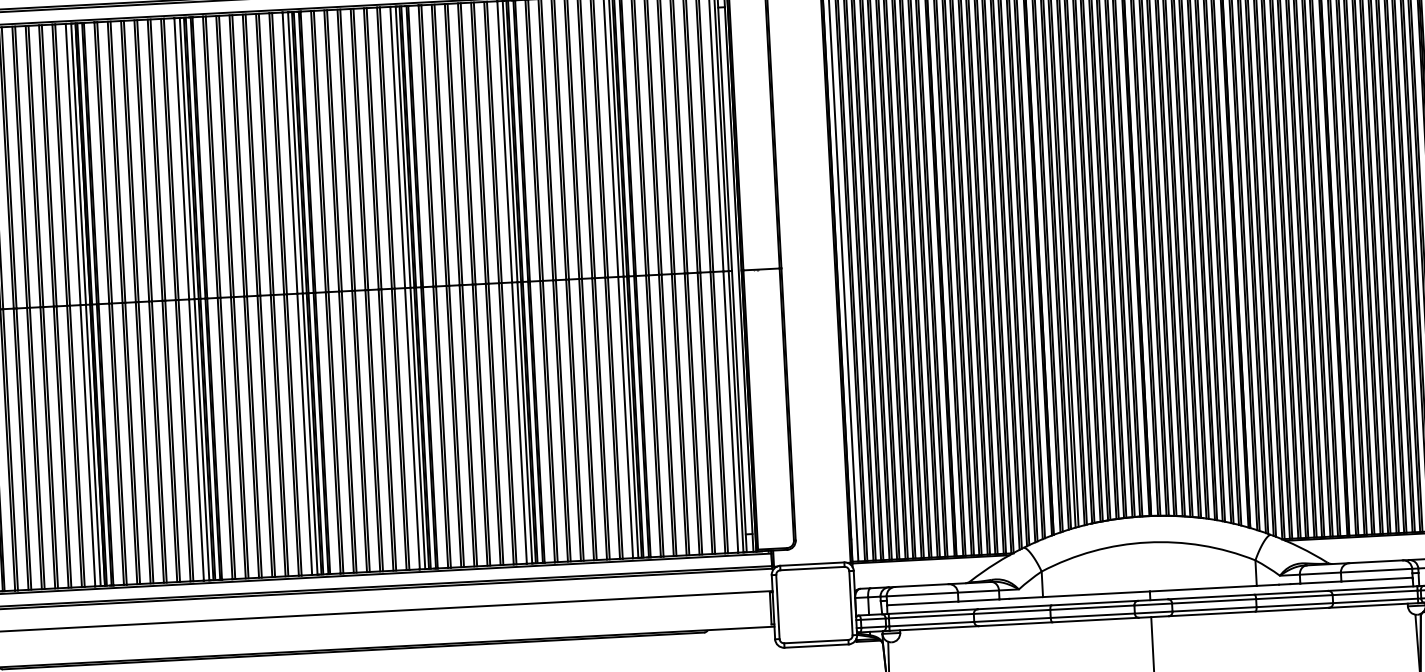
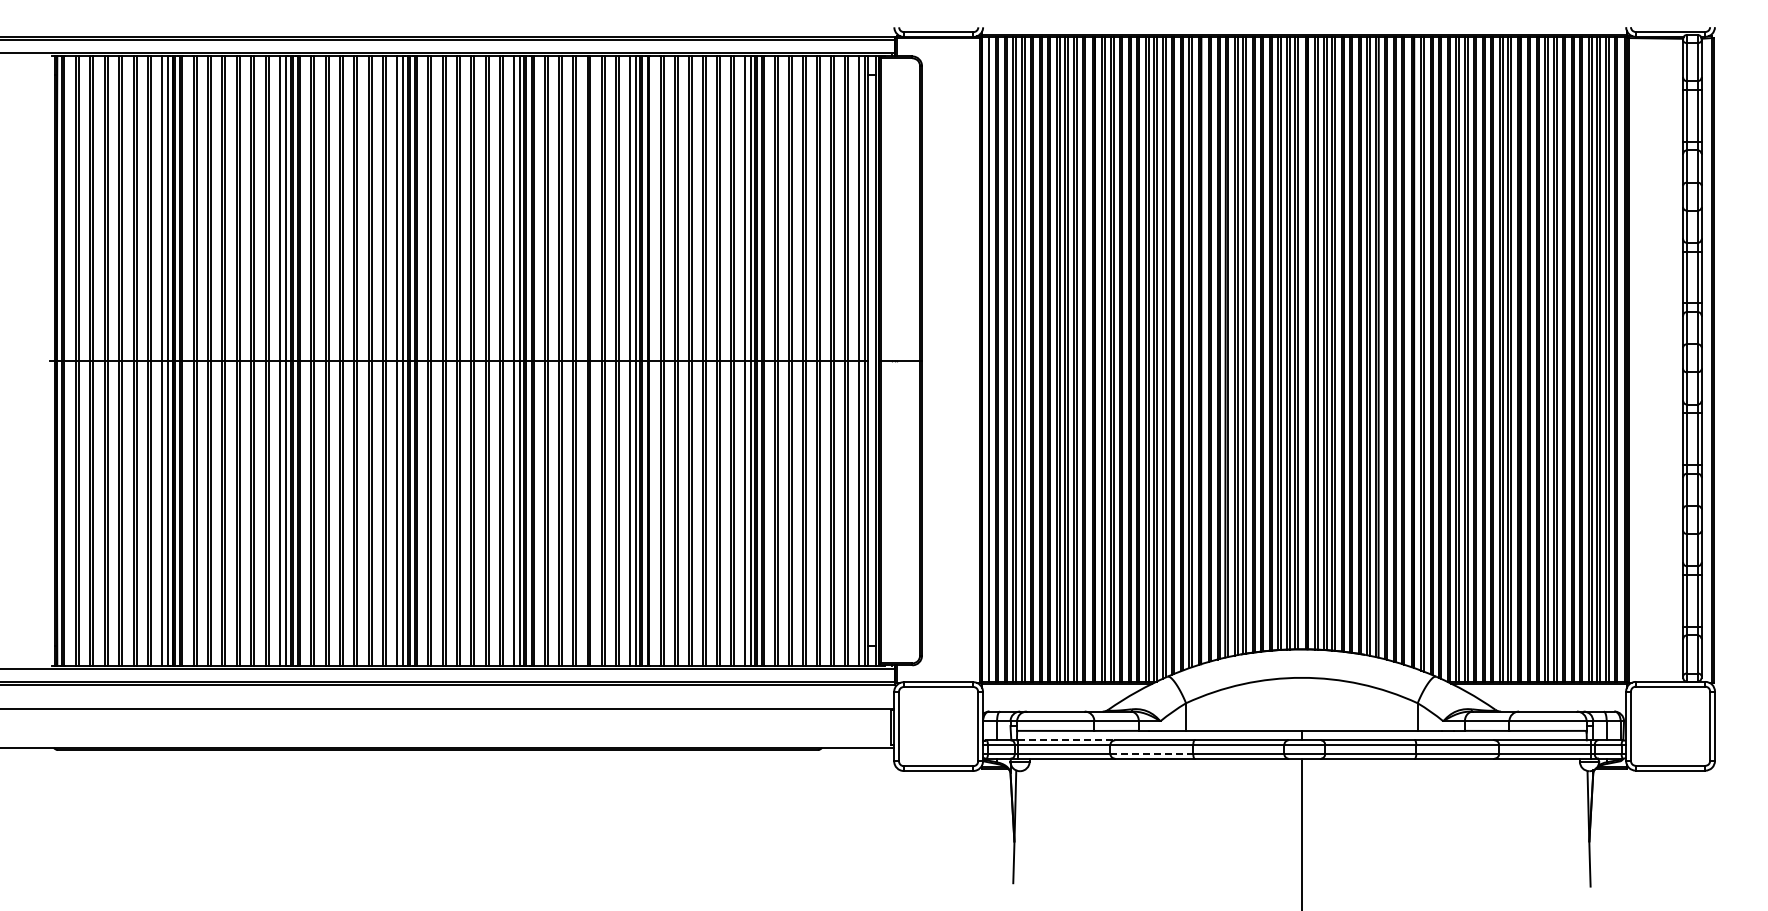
line: (934, 611) -> (1067, 740), solid -> dashed
line: (1013, 619) -> (1152, 753), solid -> dashed

